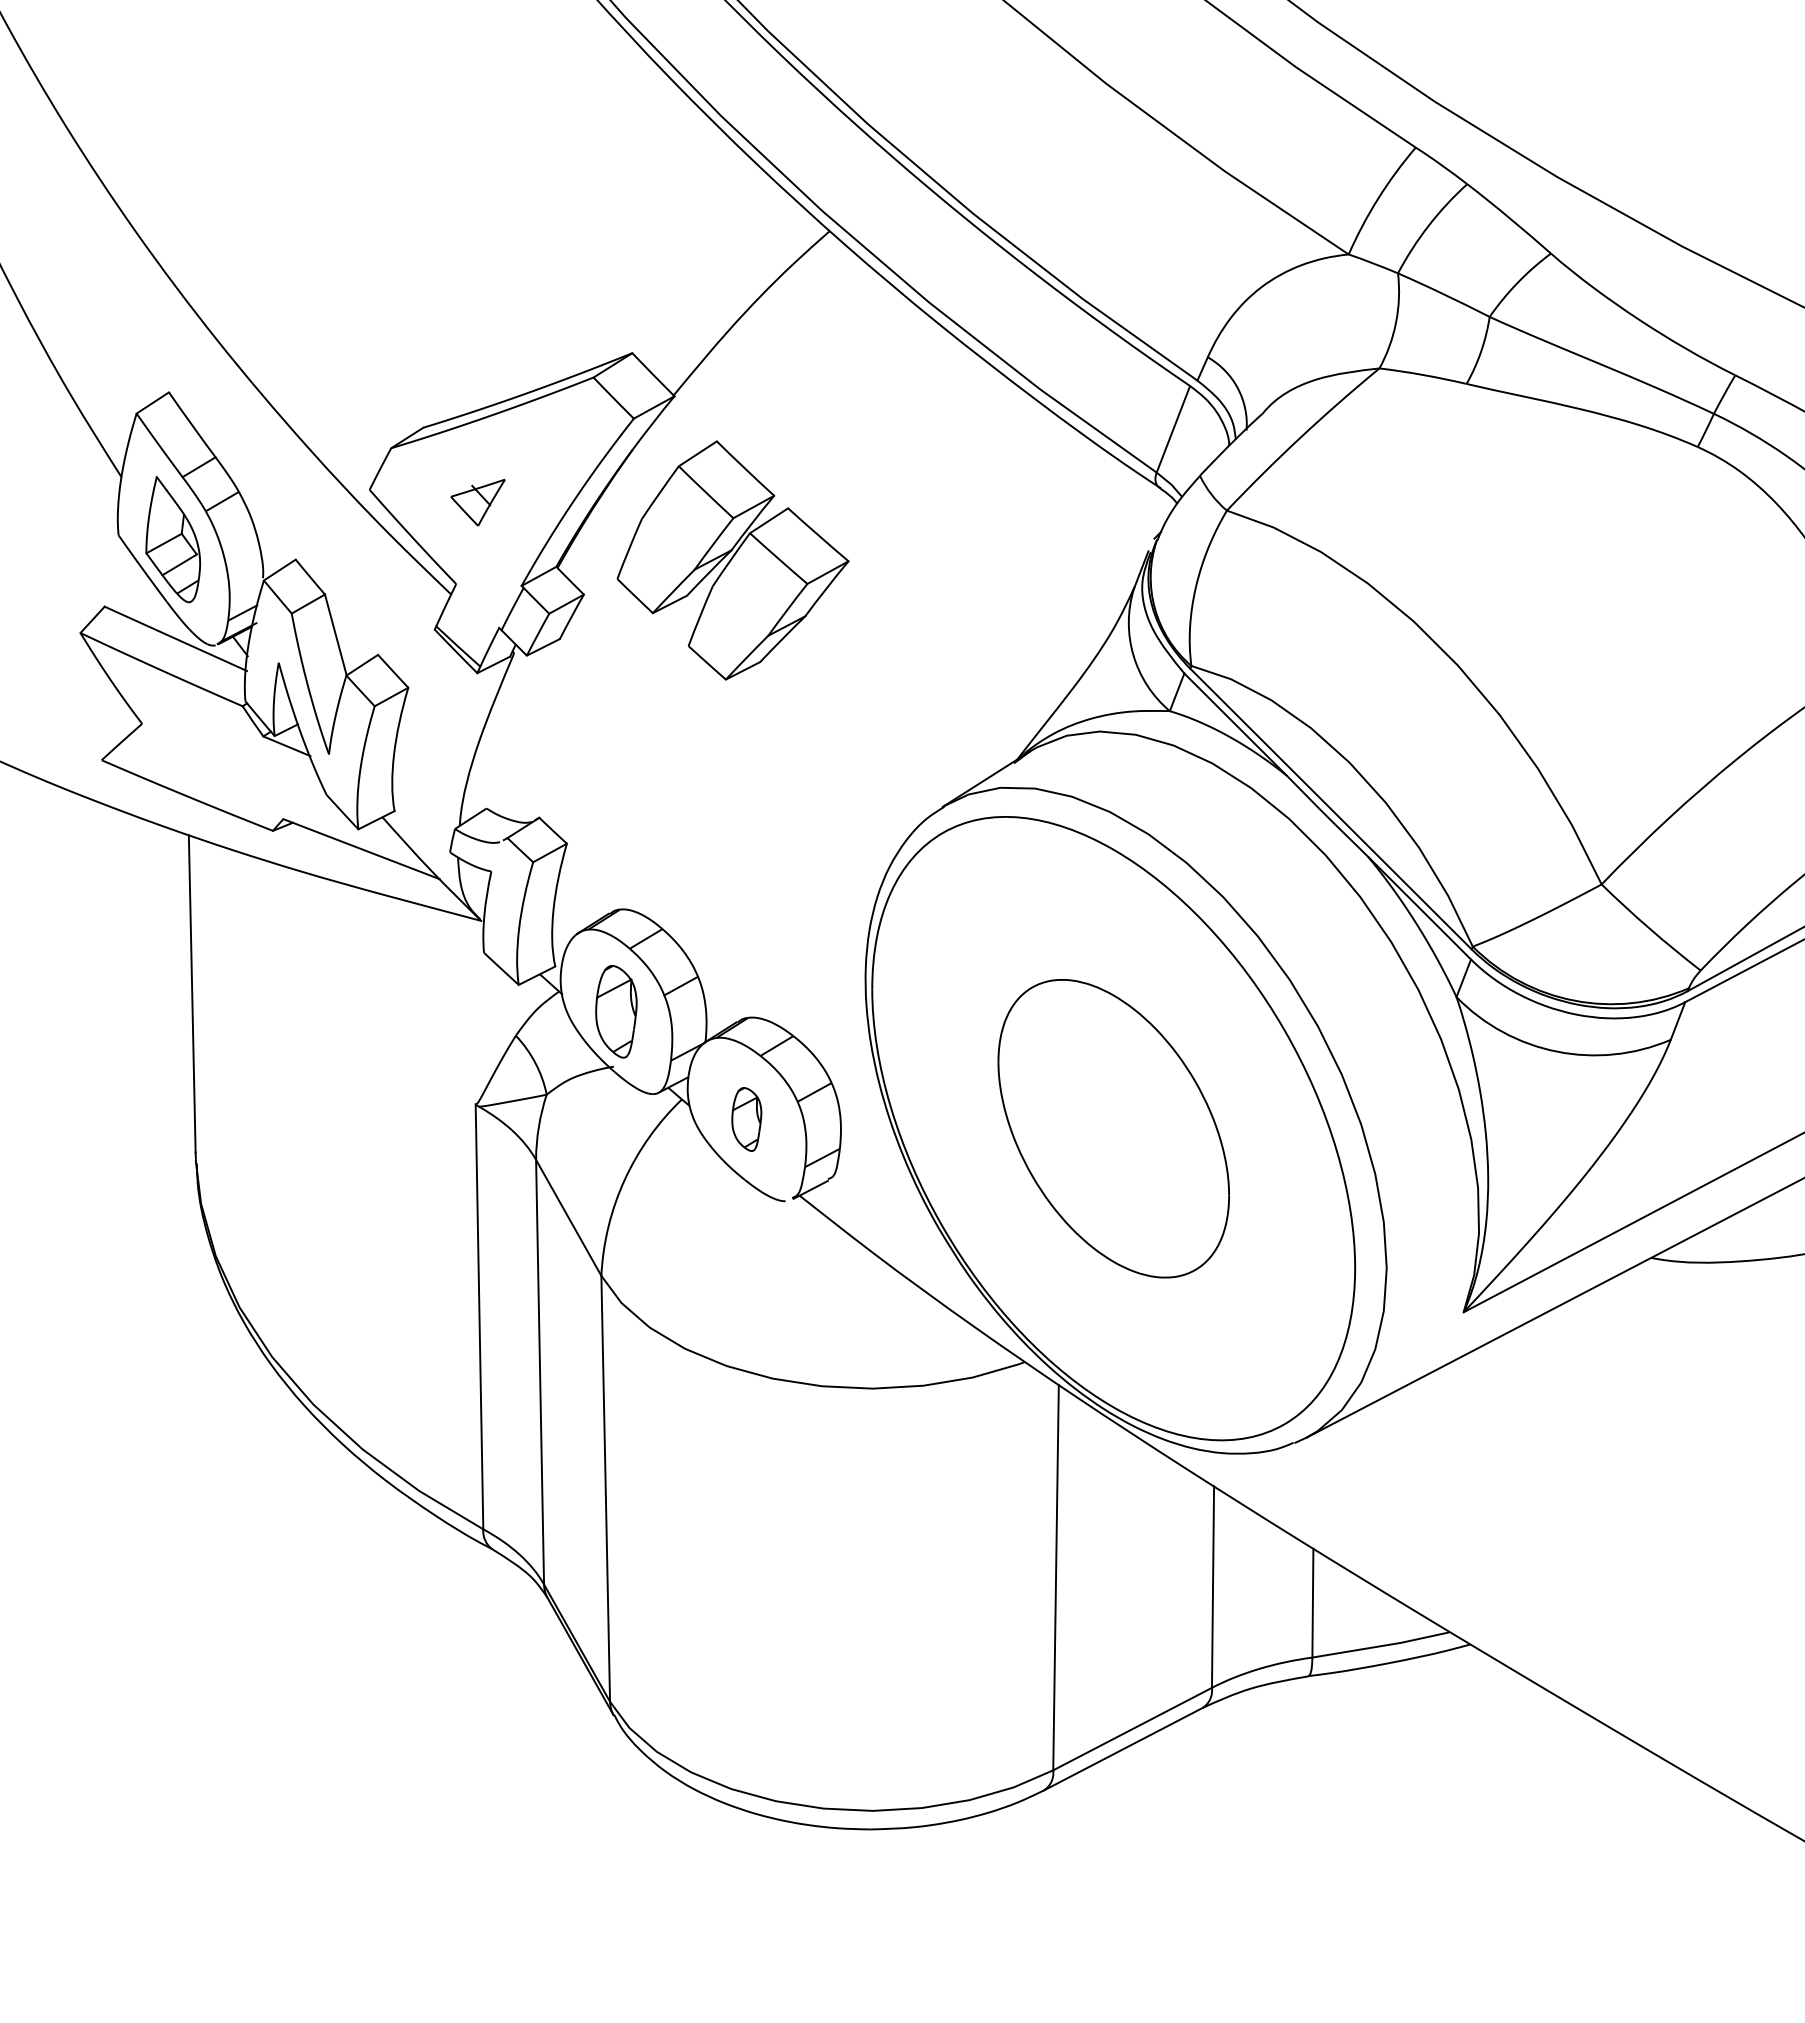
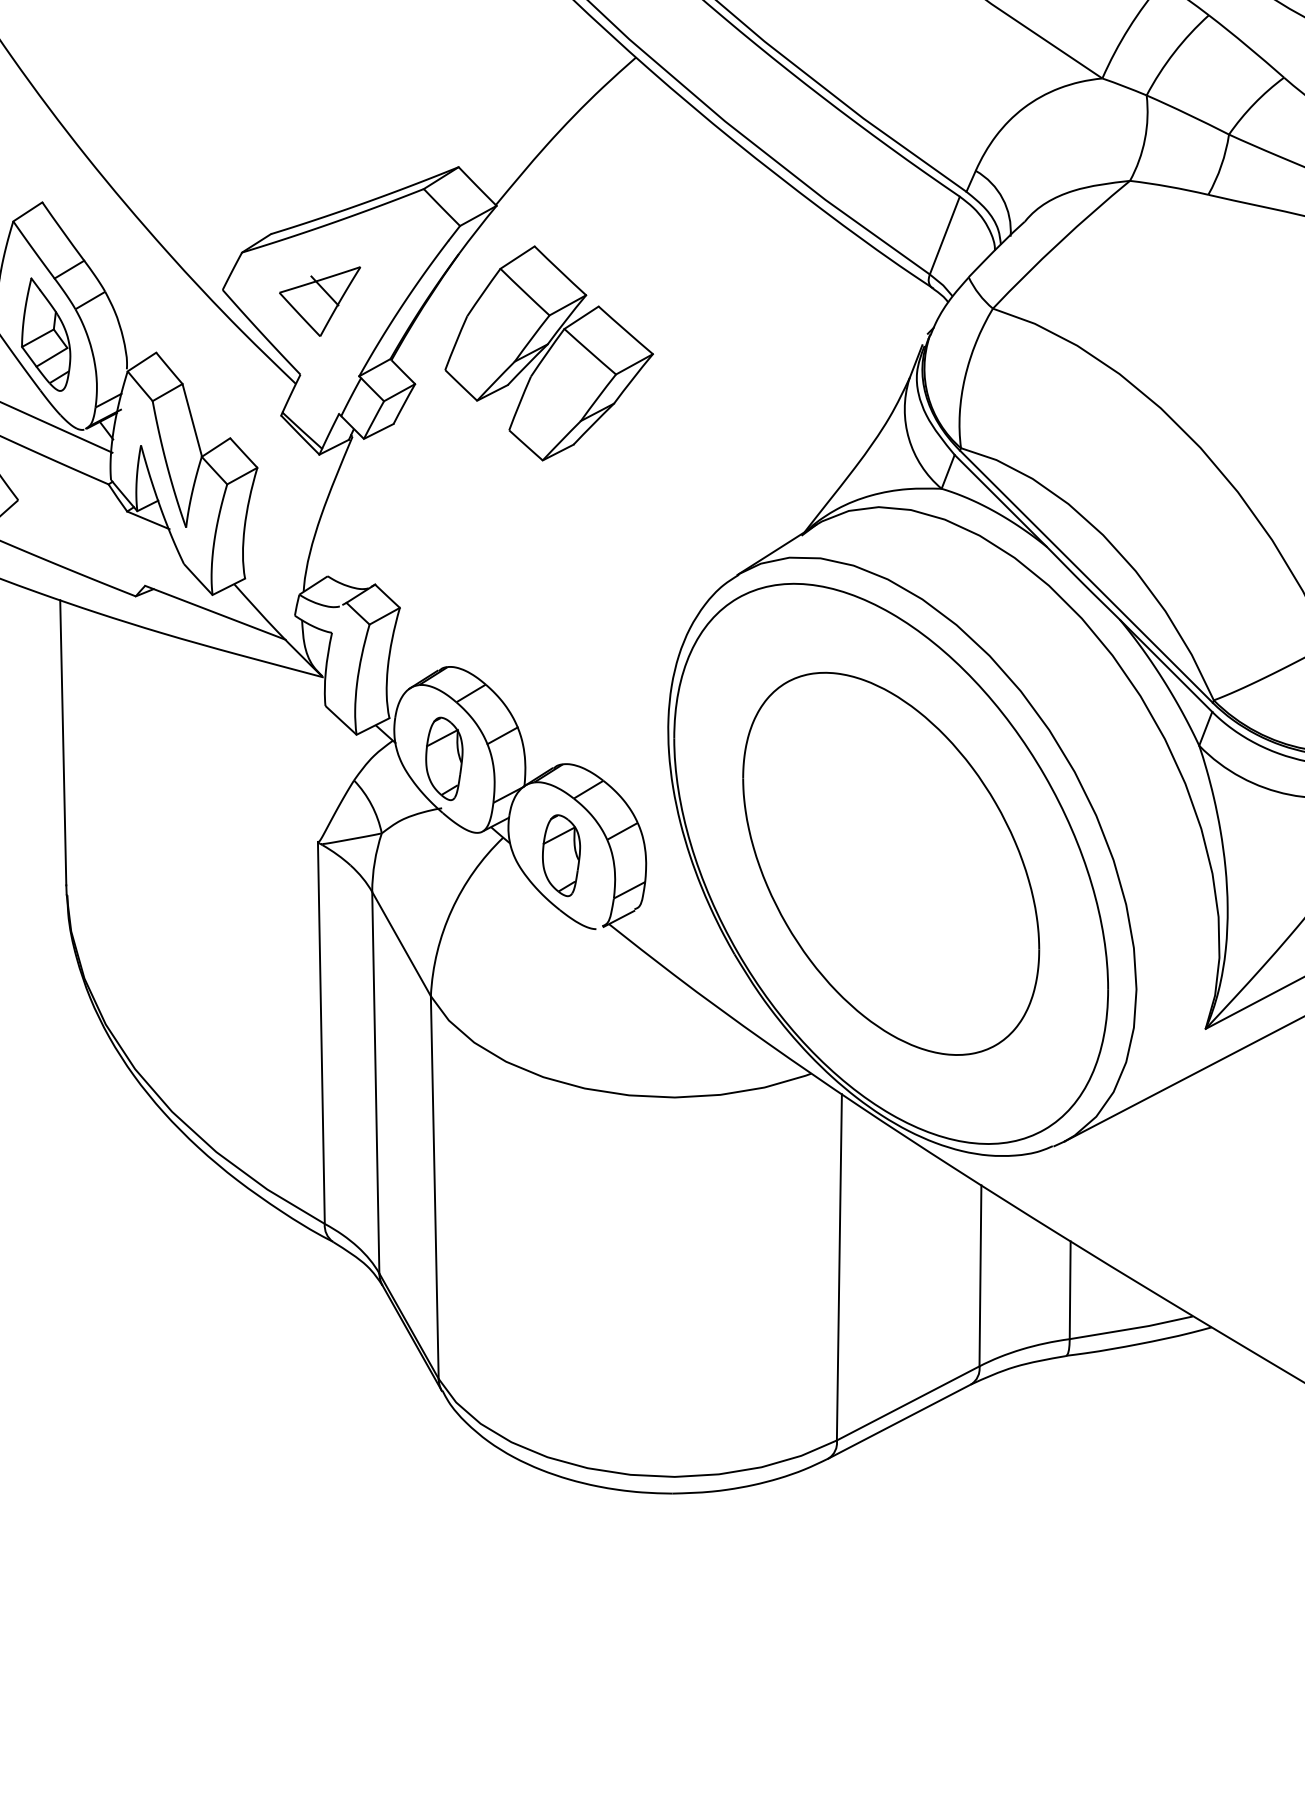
part: (477, 502) -> (319, 301), size x1.67
part: (746, 1119) -> (561, 855), size x1.43
part: (1113, 1128) -> (891, 863), size x1.43

